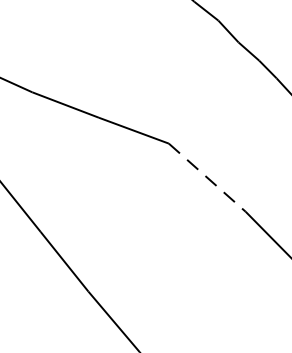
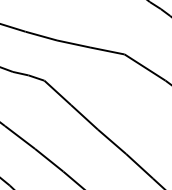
line: (208, 177) -> (145, 67), dashed -> solid

